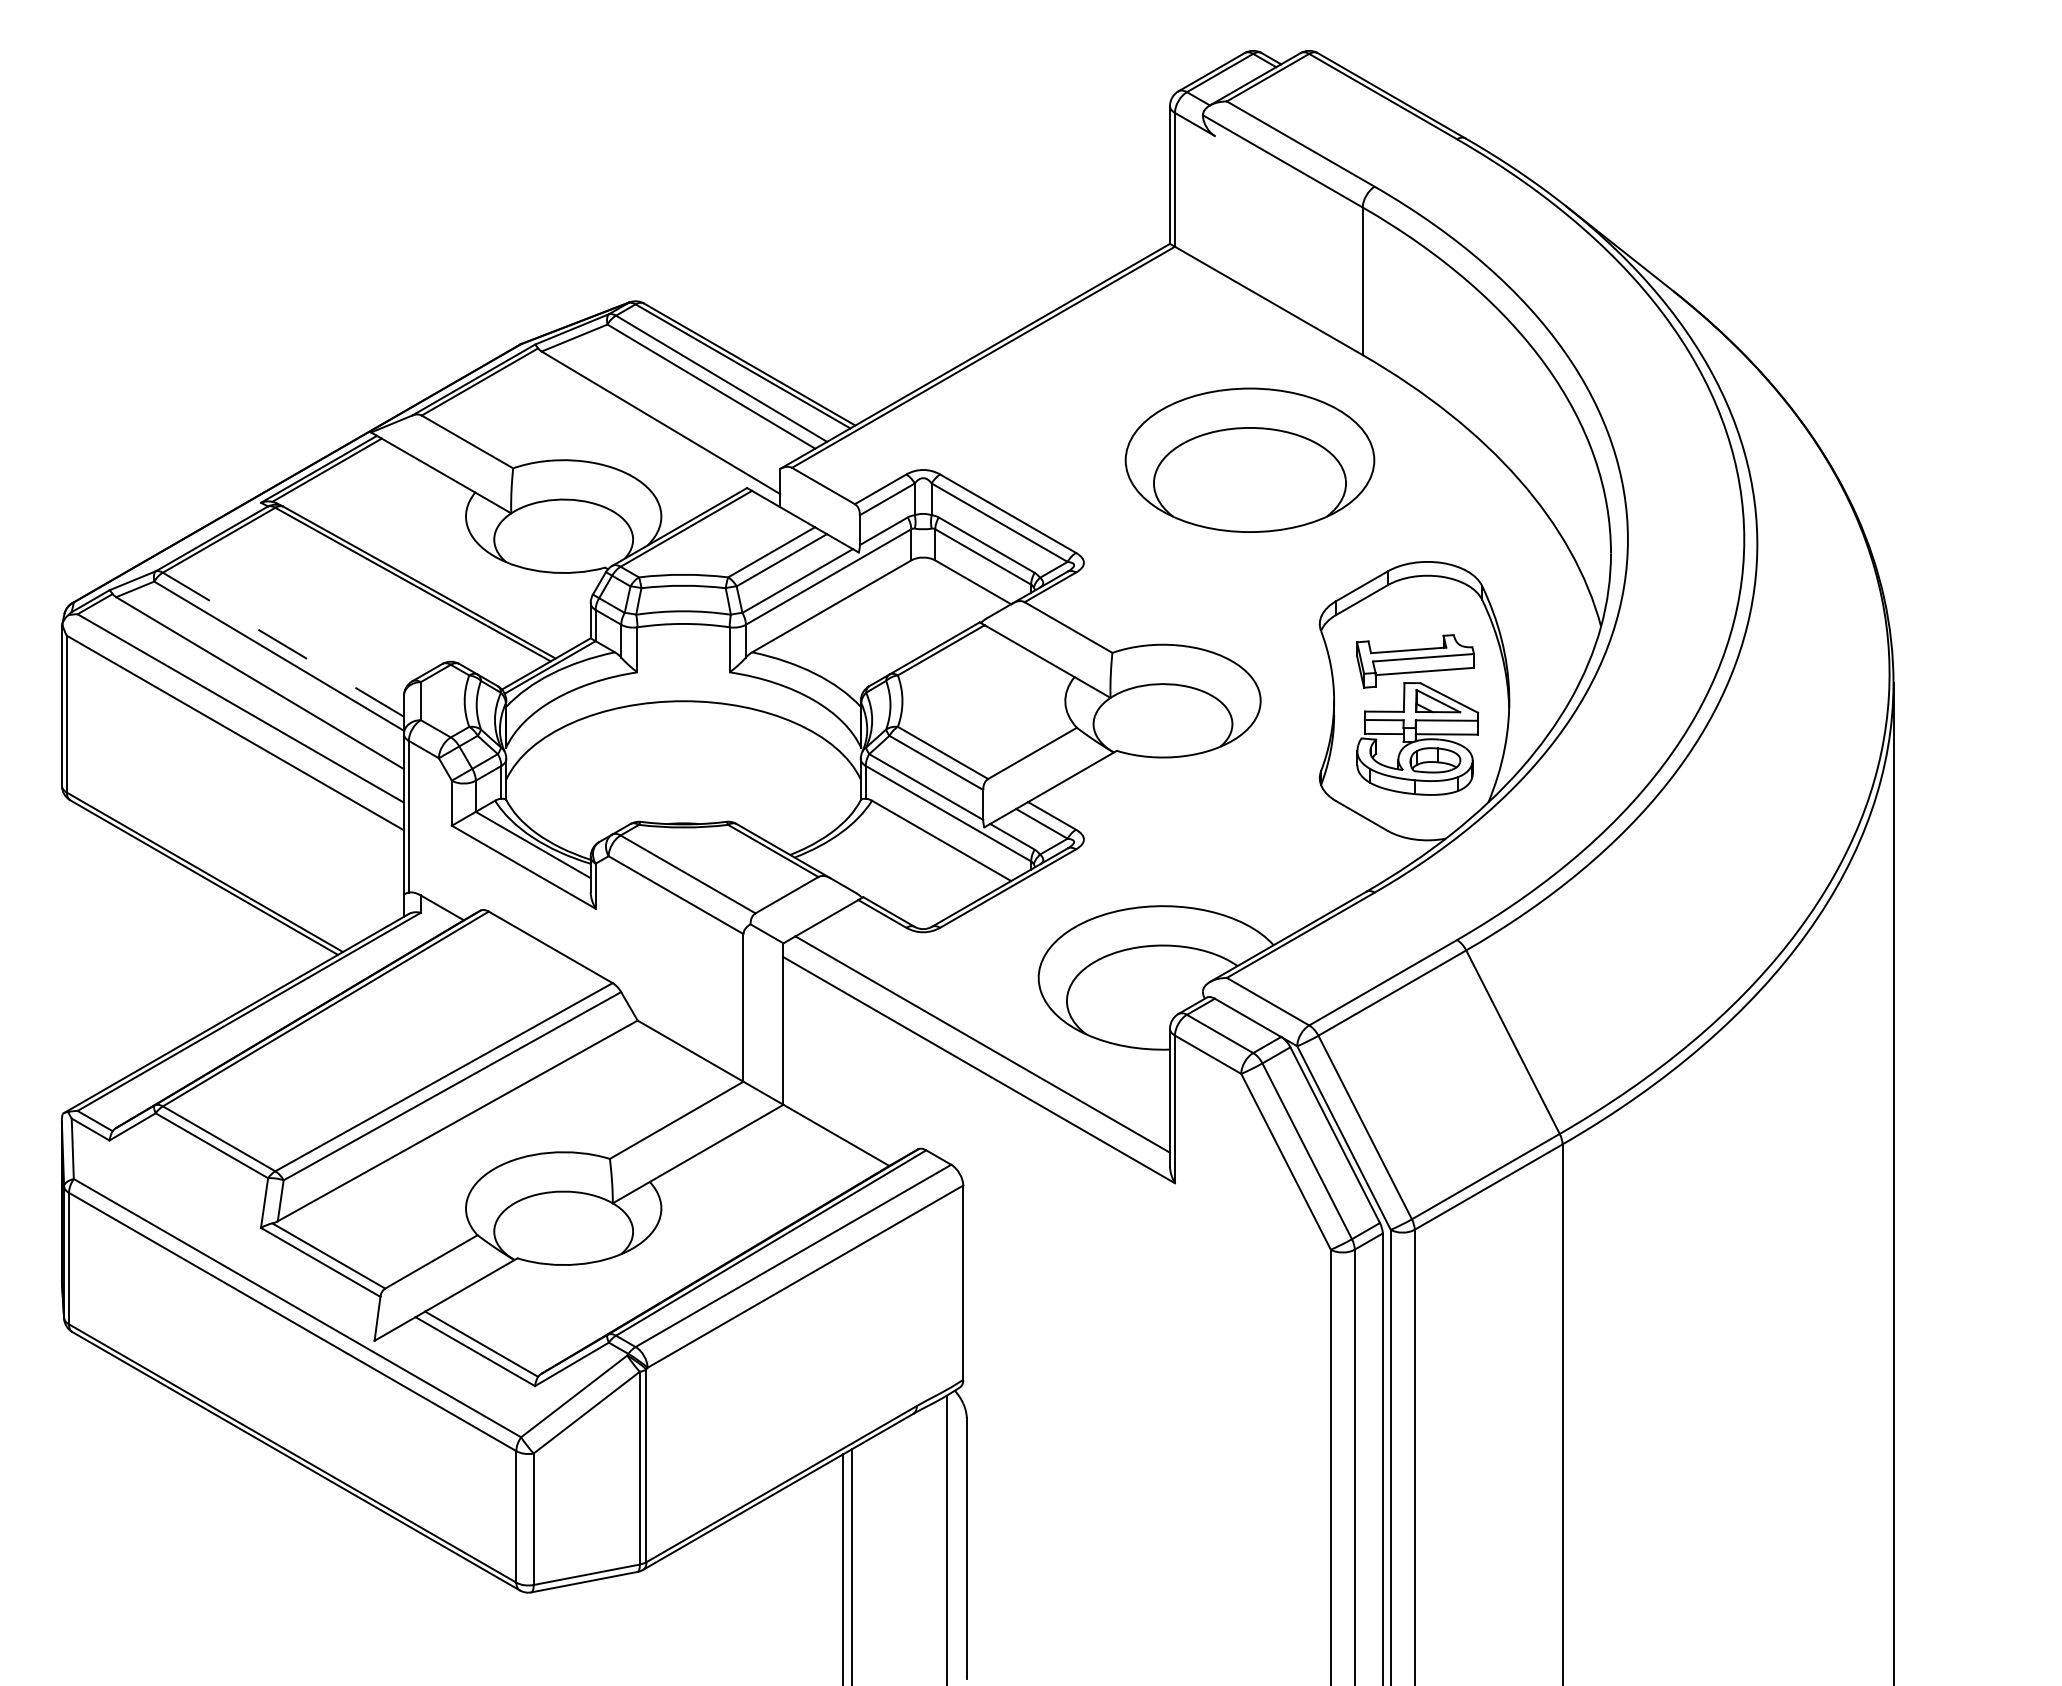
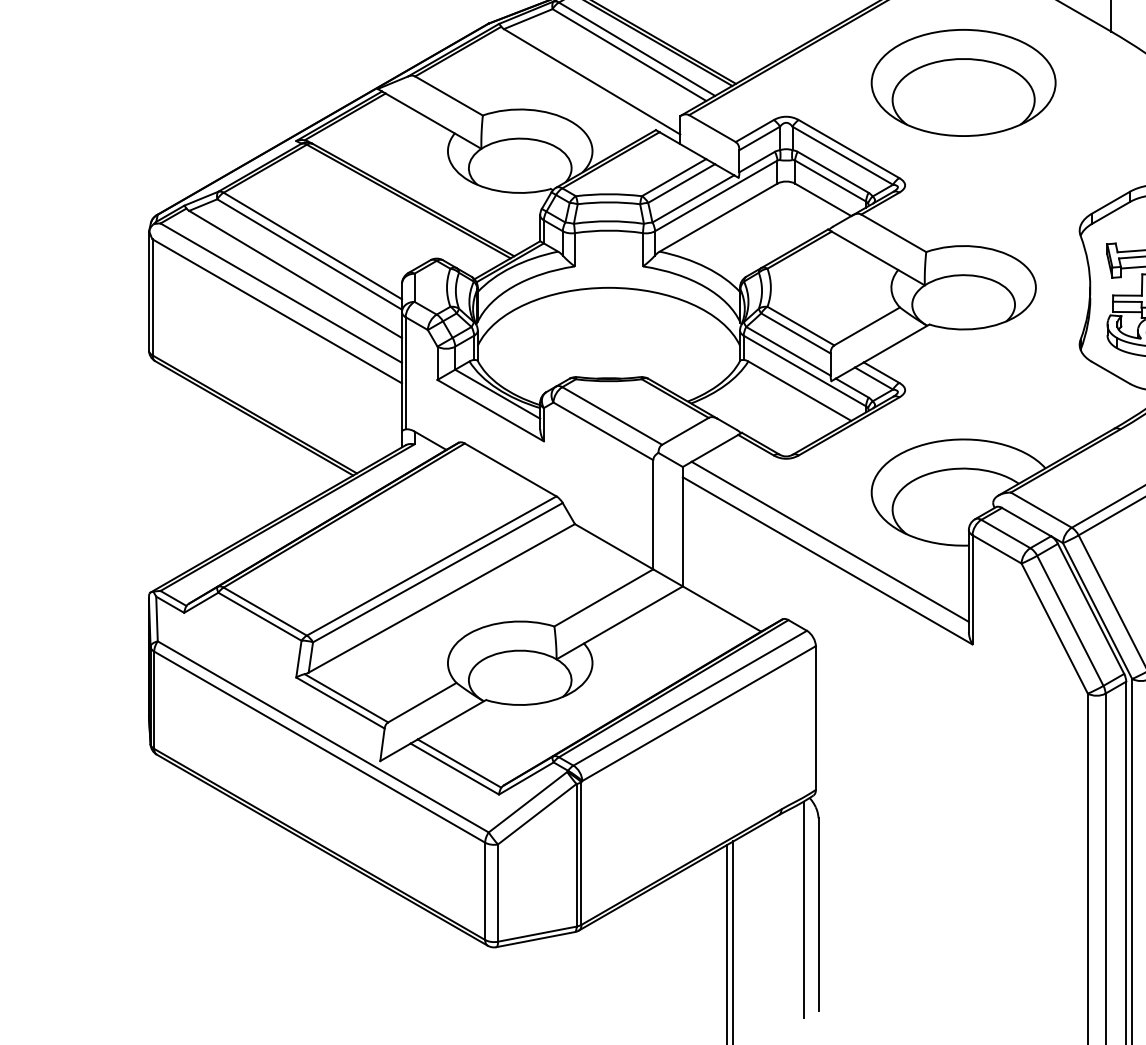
part: (1249, 459) -> (963, 82), moved
line: (282, 644) -> (312, 245), dashed -> solid

